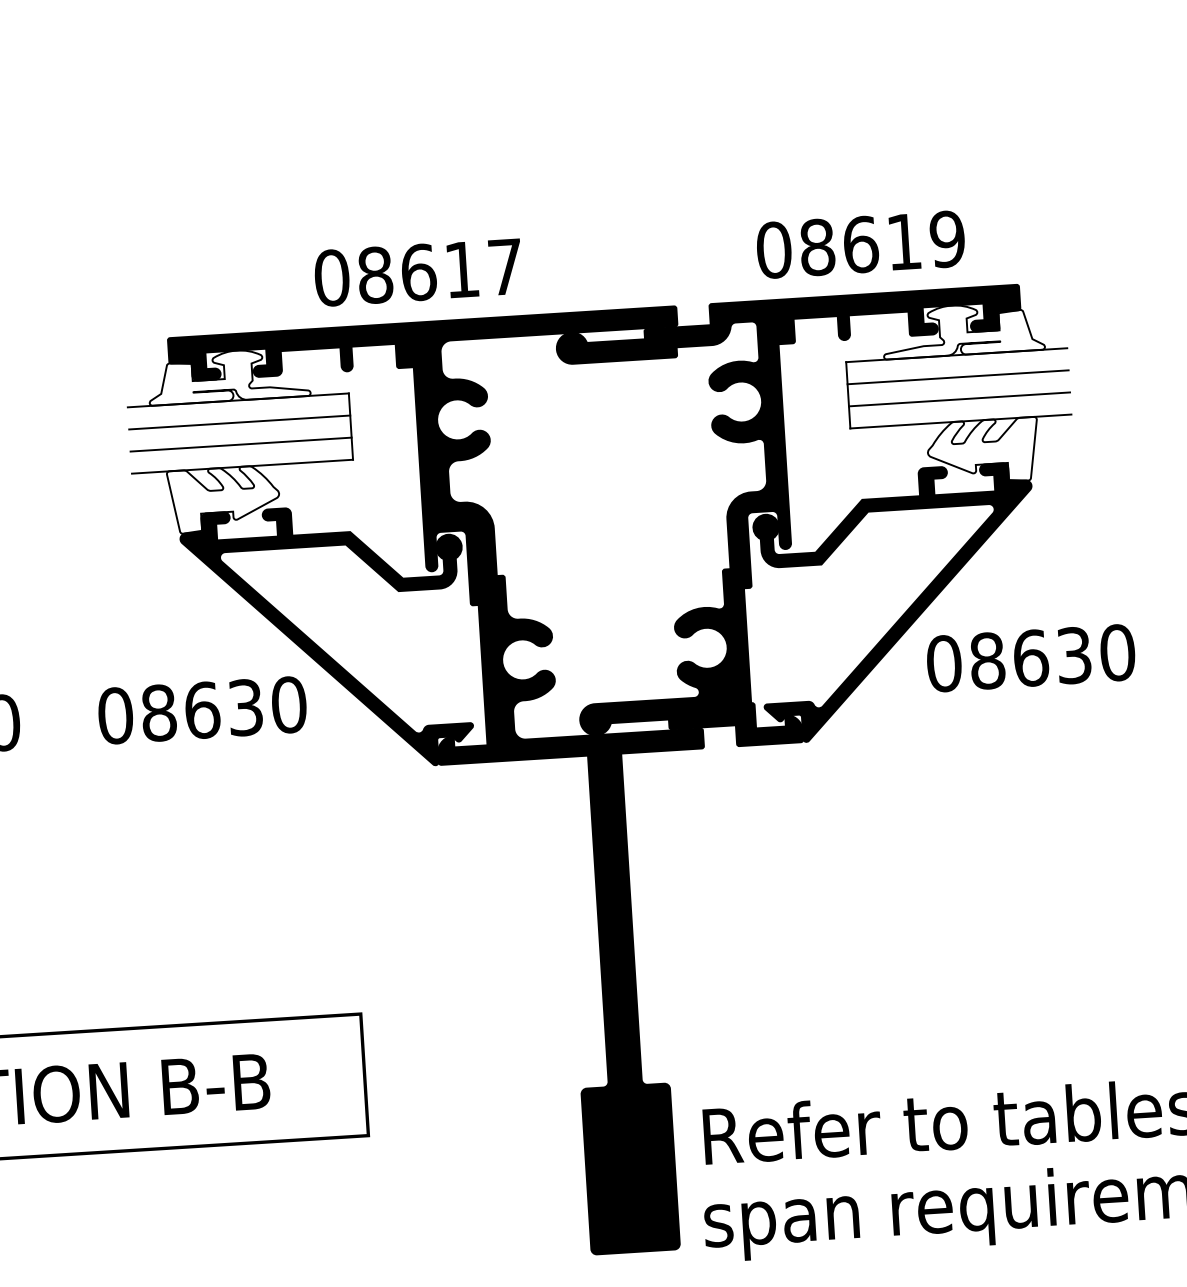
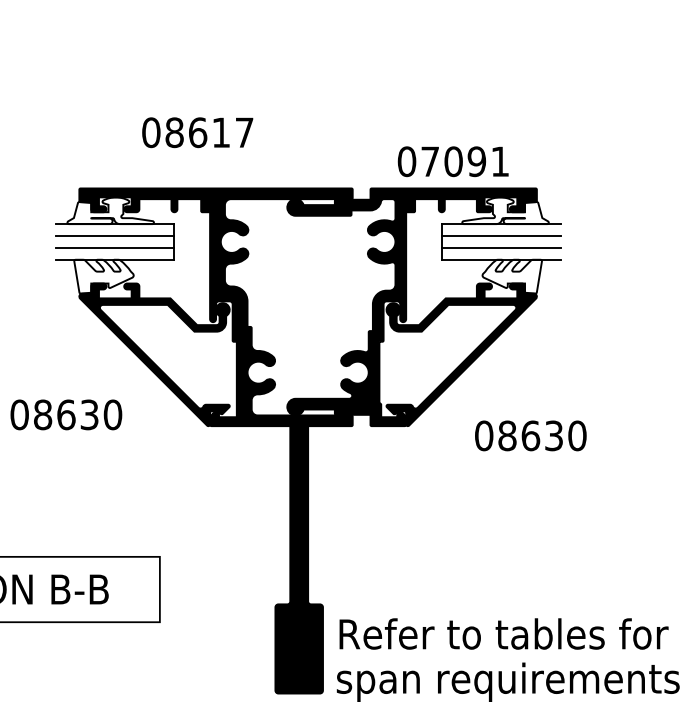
text: (882, 242) -> (465, 161), 08619 -> 07091
text: (417, 272) -> (197, 132), moved
text: (1030, 657) -> (530, 435), moved
text: (202, 709) -> (66, 414), moved

